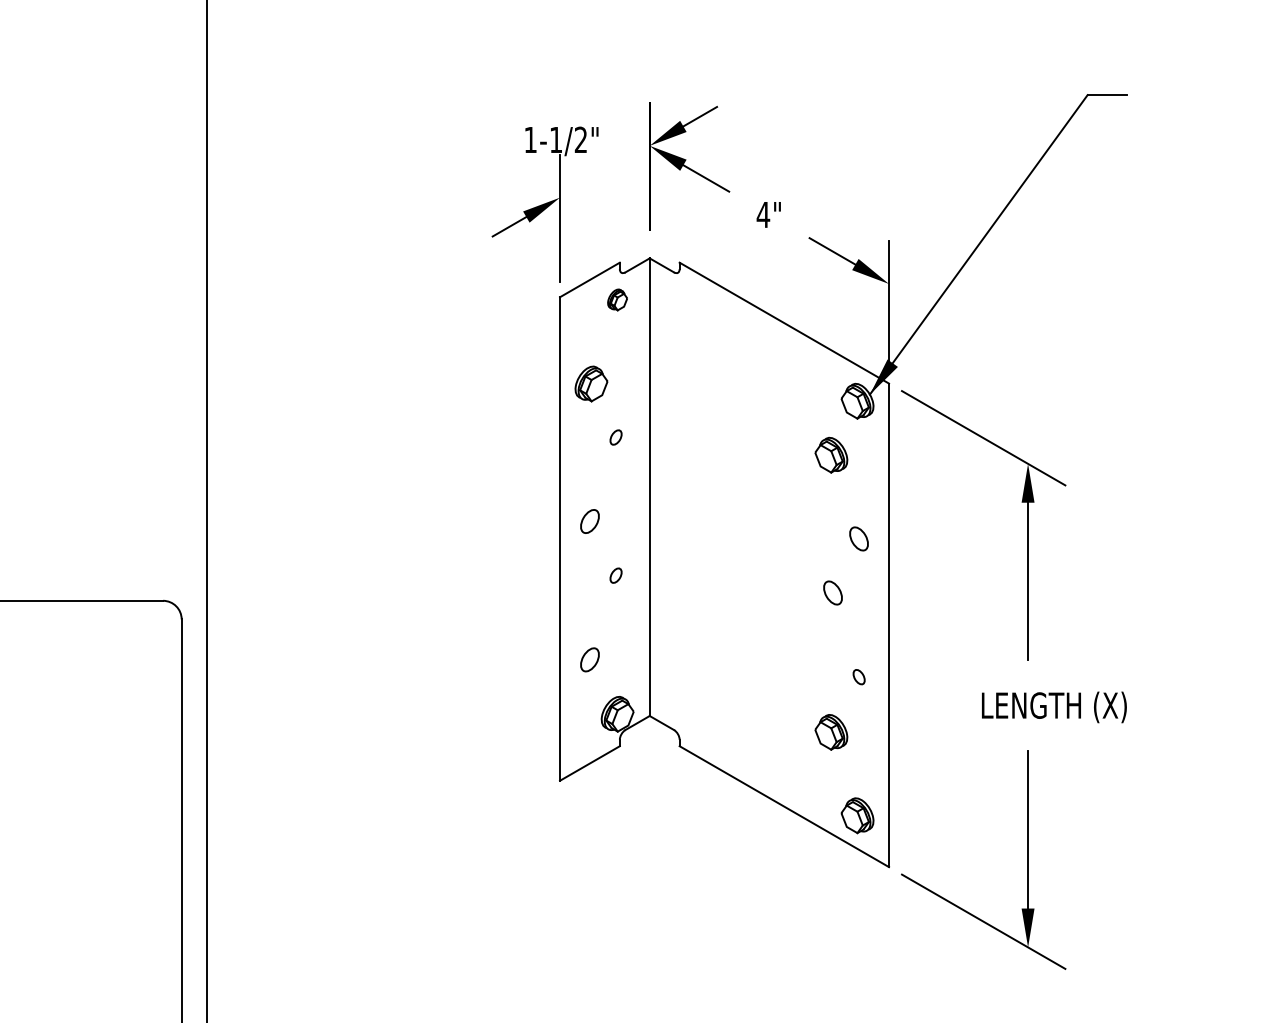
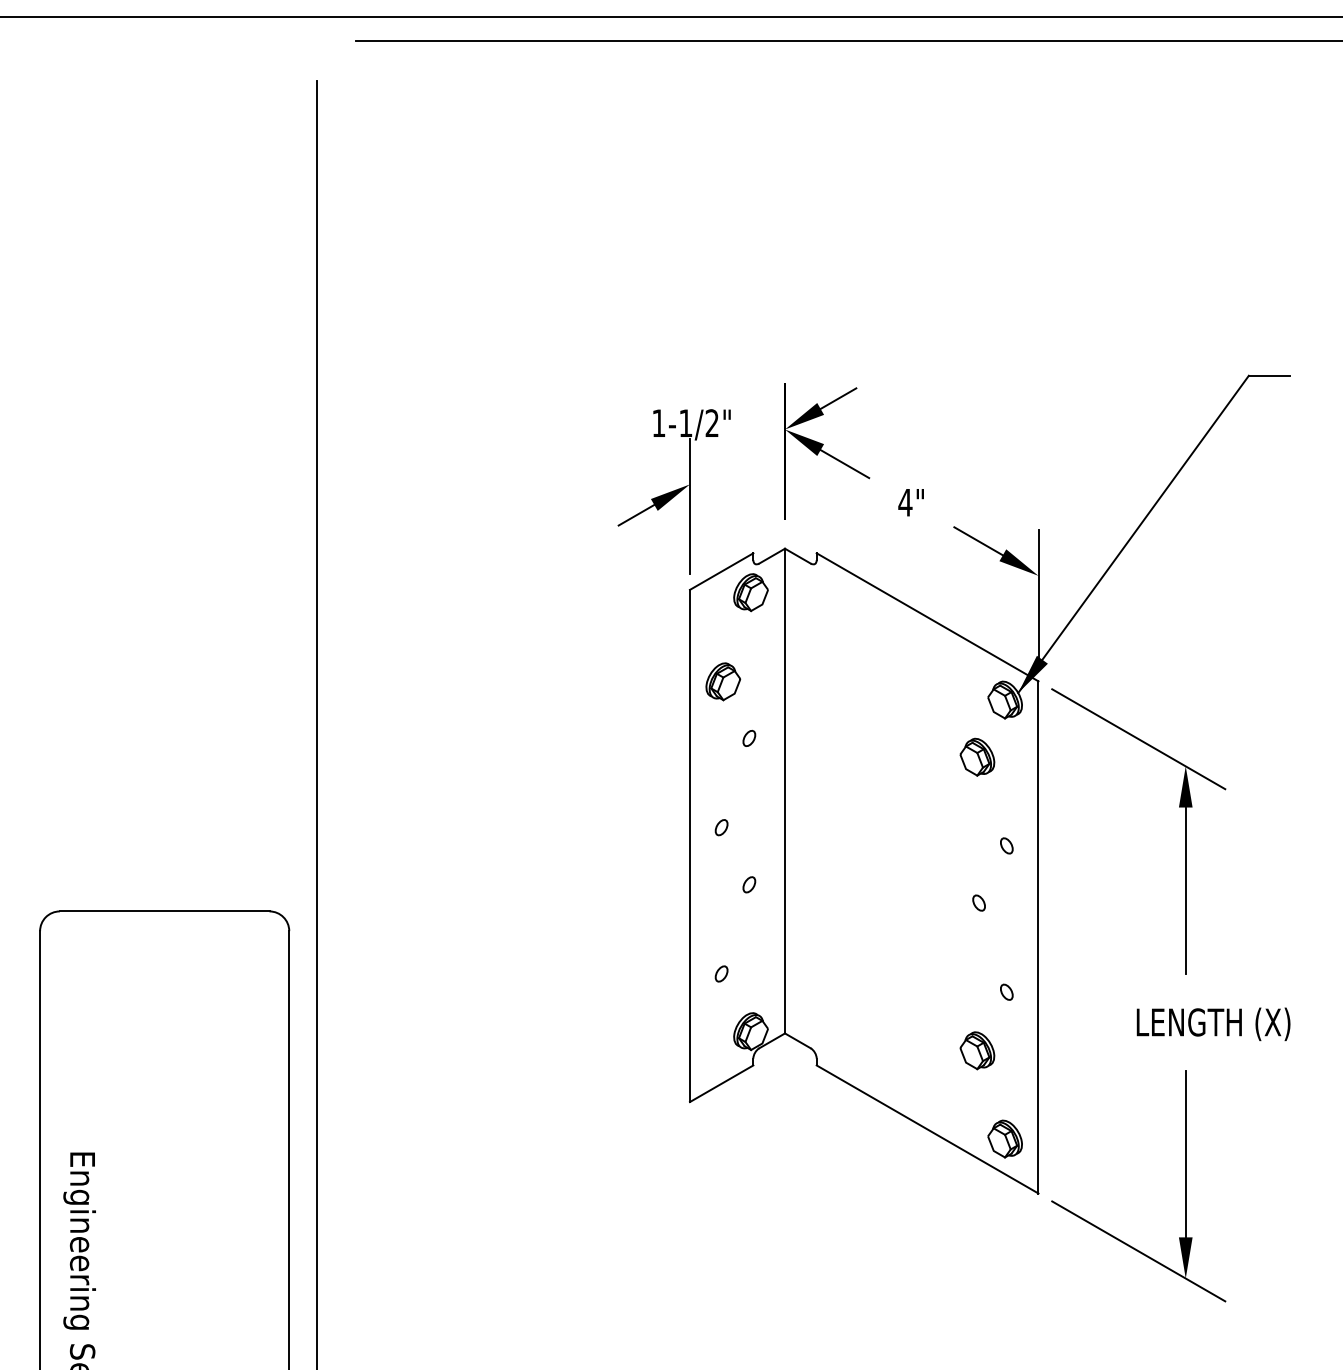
part: (617, 299) -> (750, 592), size x1.67
part: (589, 521) -> (721, 827), size x0.62
part: (858, 538) -> (1006, 845), size x0.62
part: (832, 592) -> (978, 902), size x0.62
part: (589, 659) -> (721, 973), size x0.62

